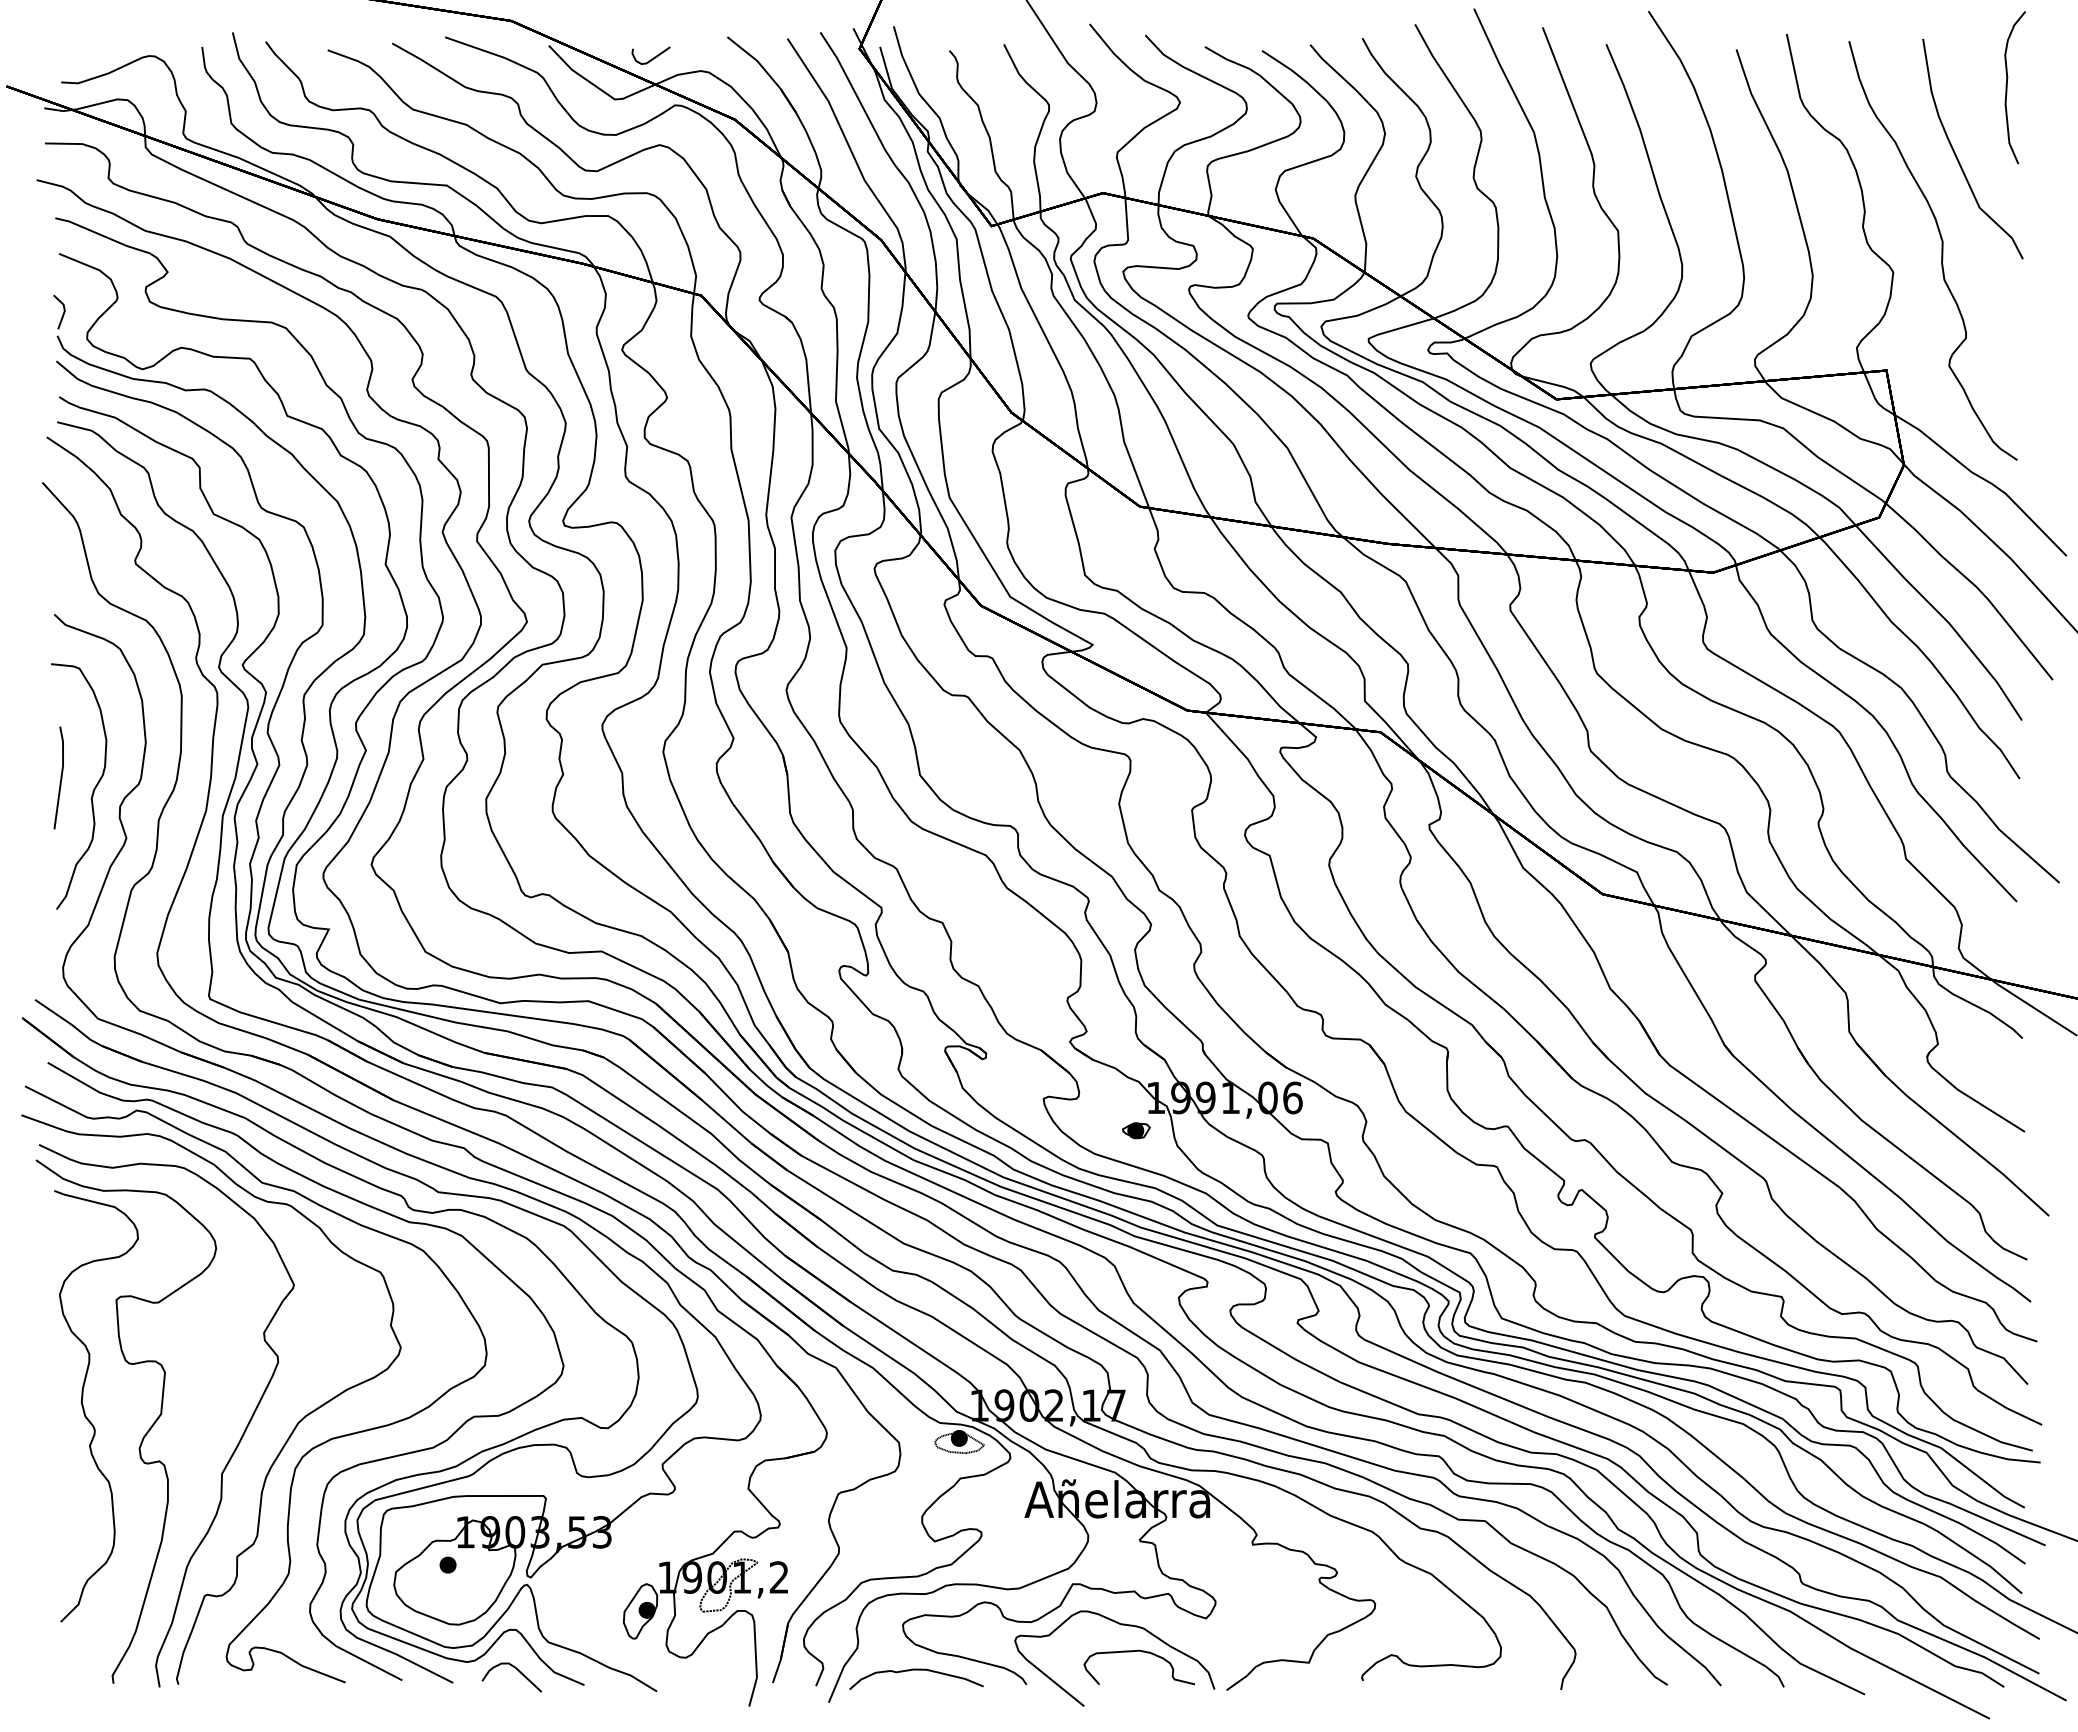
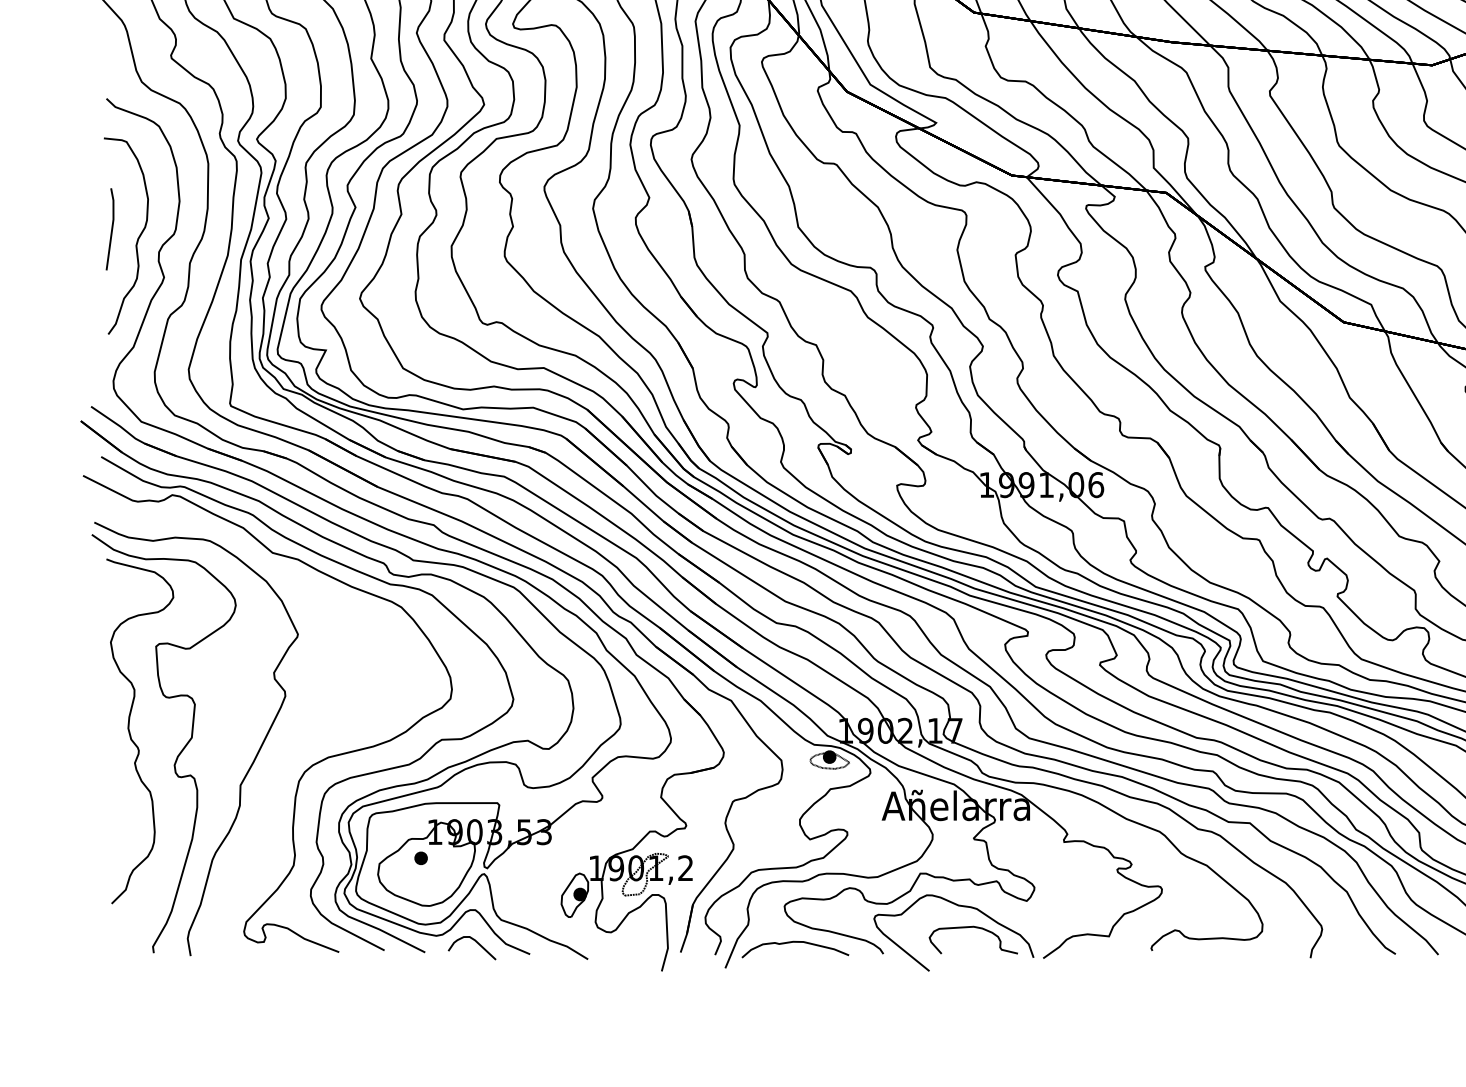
part: (1136, 1130) -> (971, 511), removed
part: (285, 1441) -> (291, 759), removed

